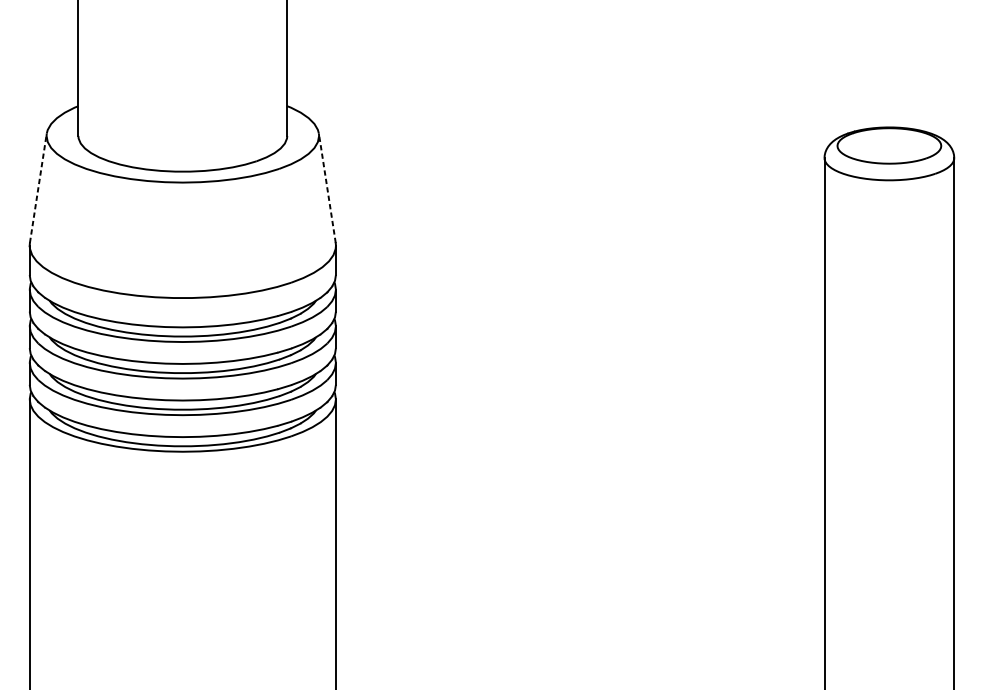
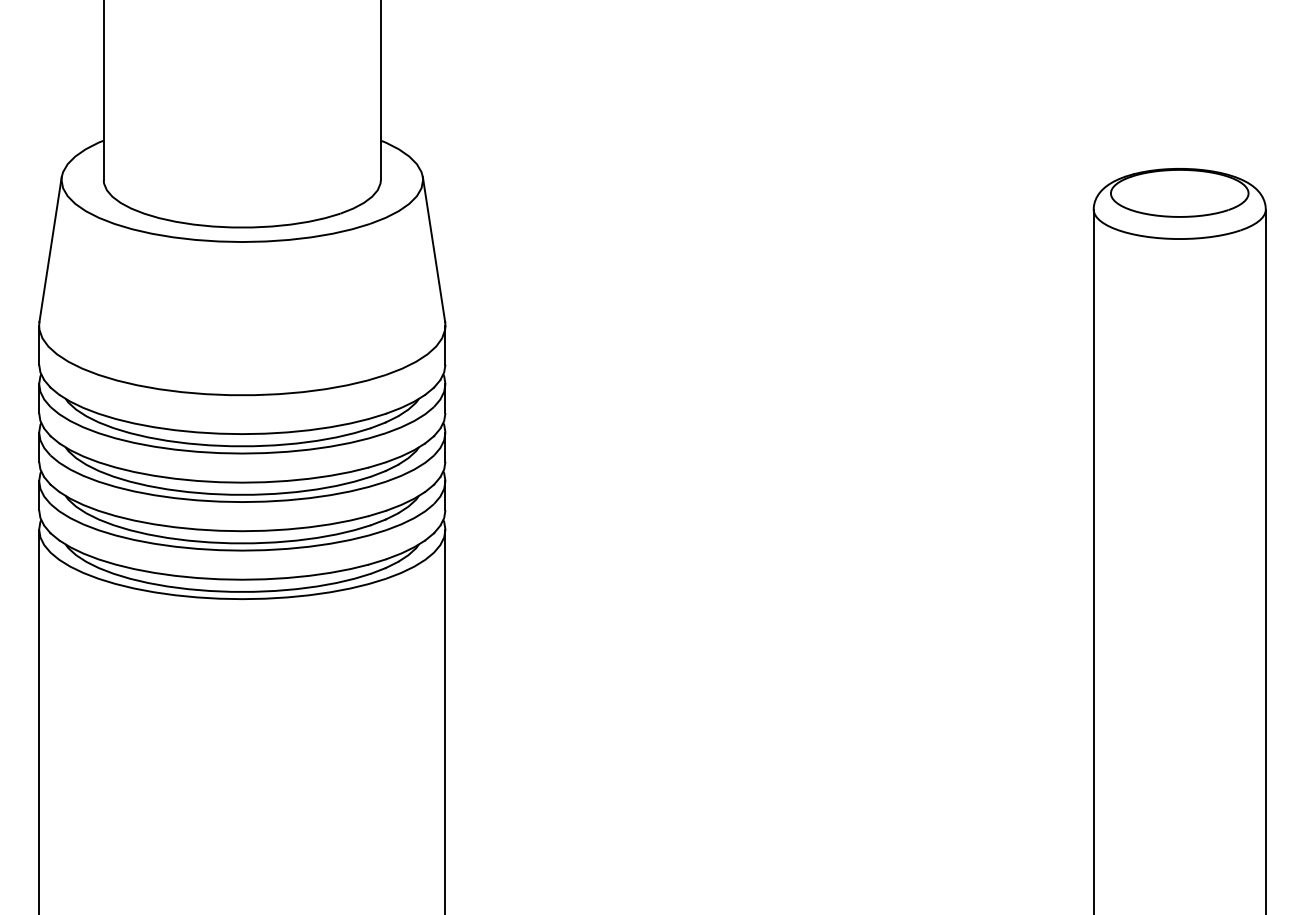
line: (38, 188) -> (50, 249), dashed -> solid
line: (326, 188) -> (433, 249), dashed -> solid

